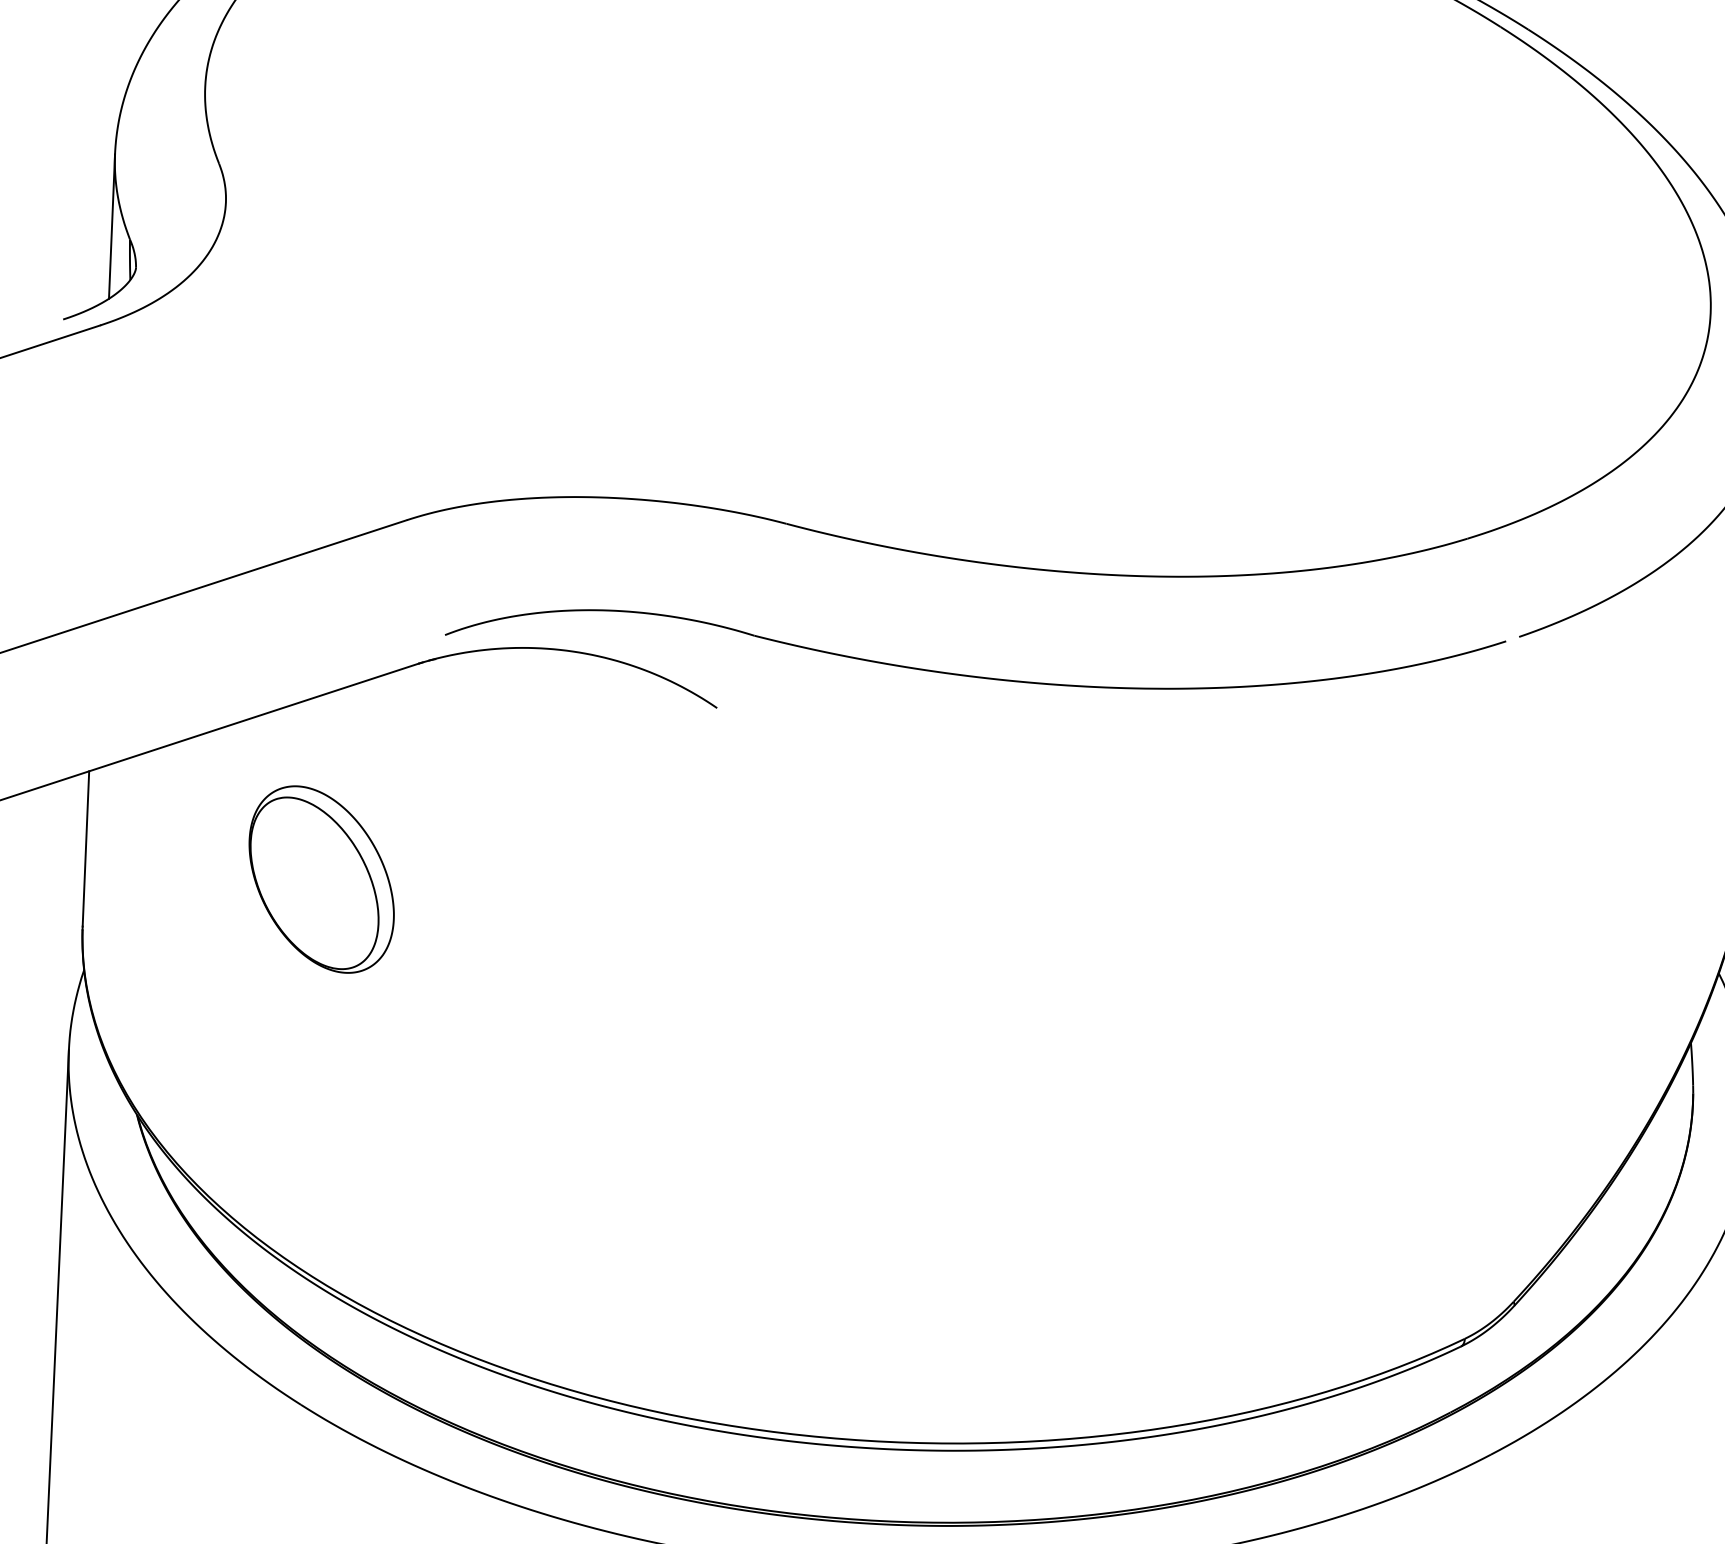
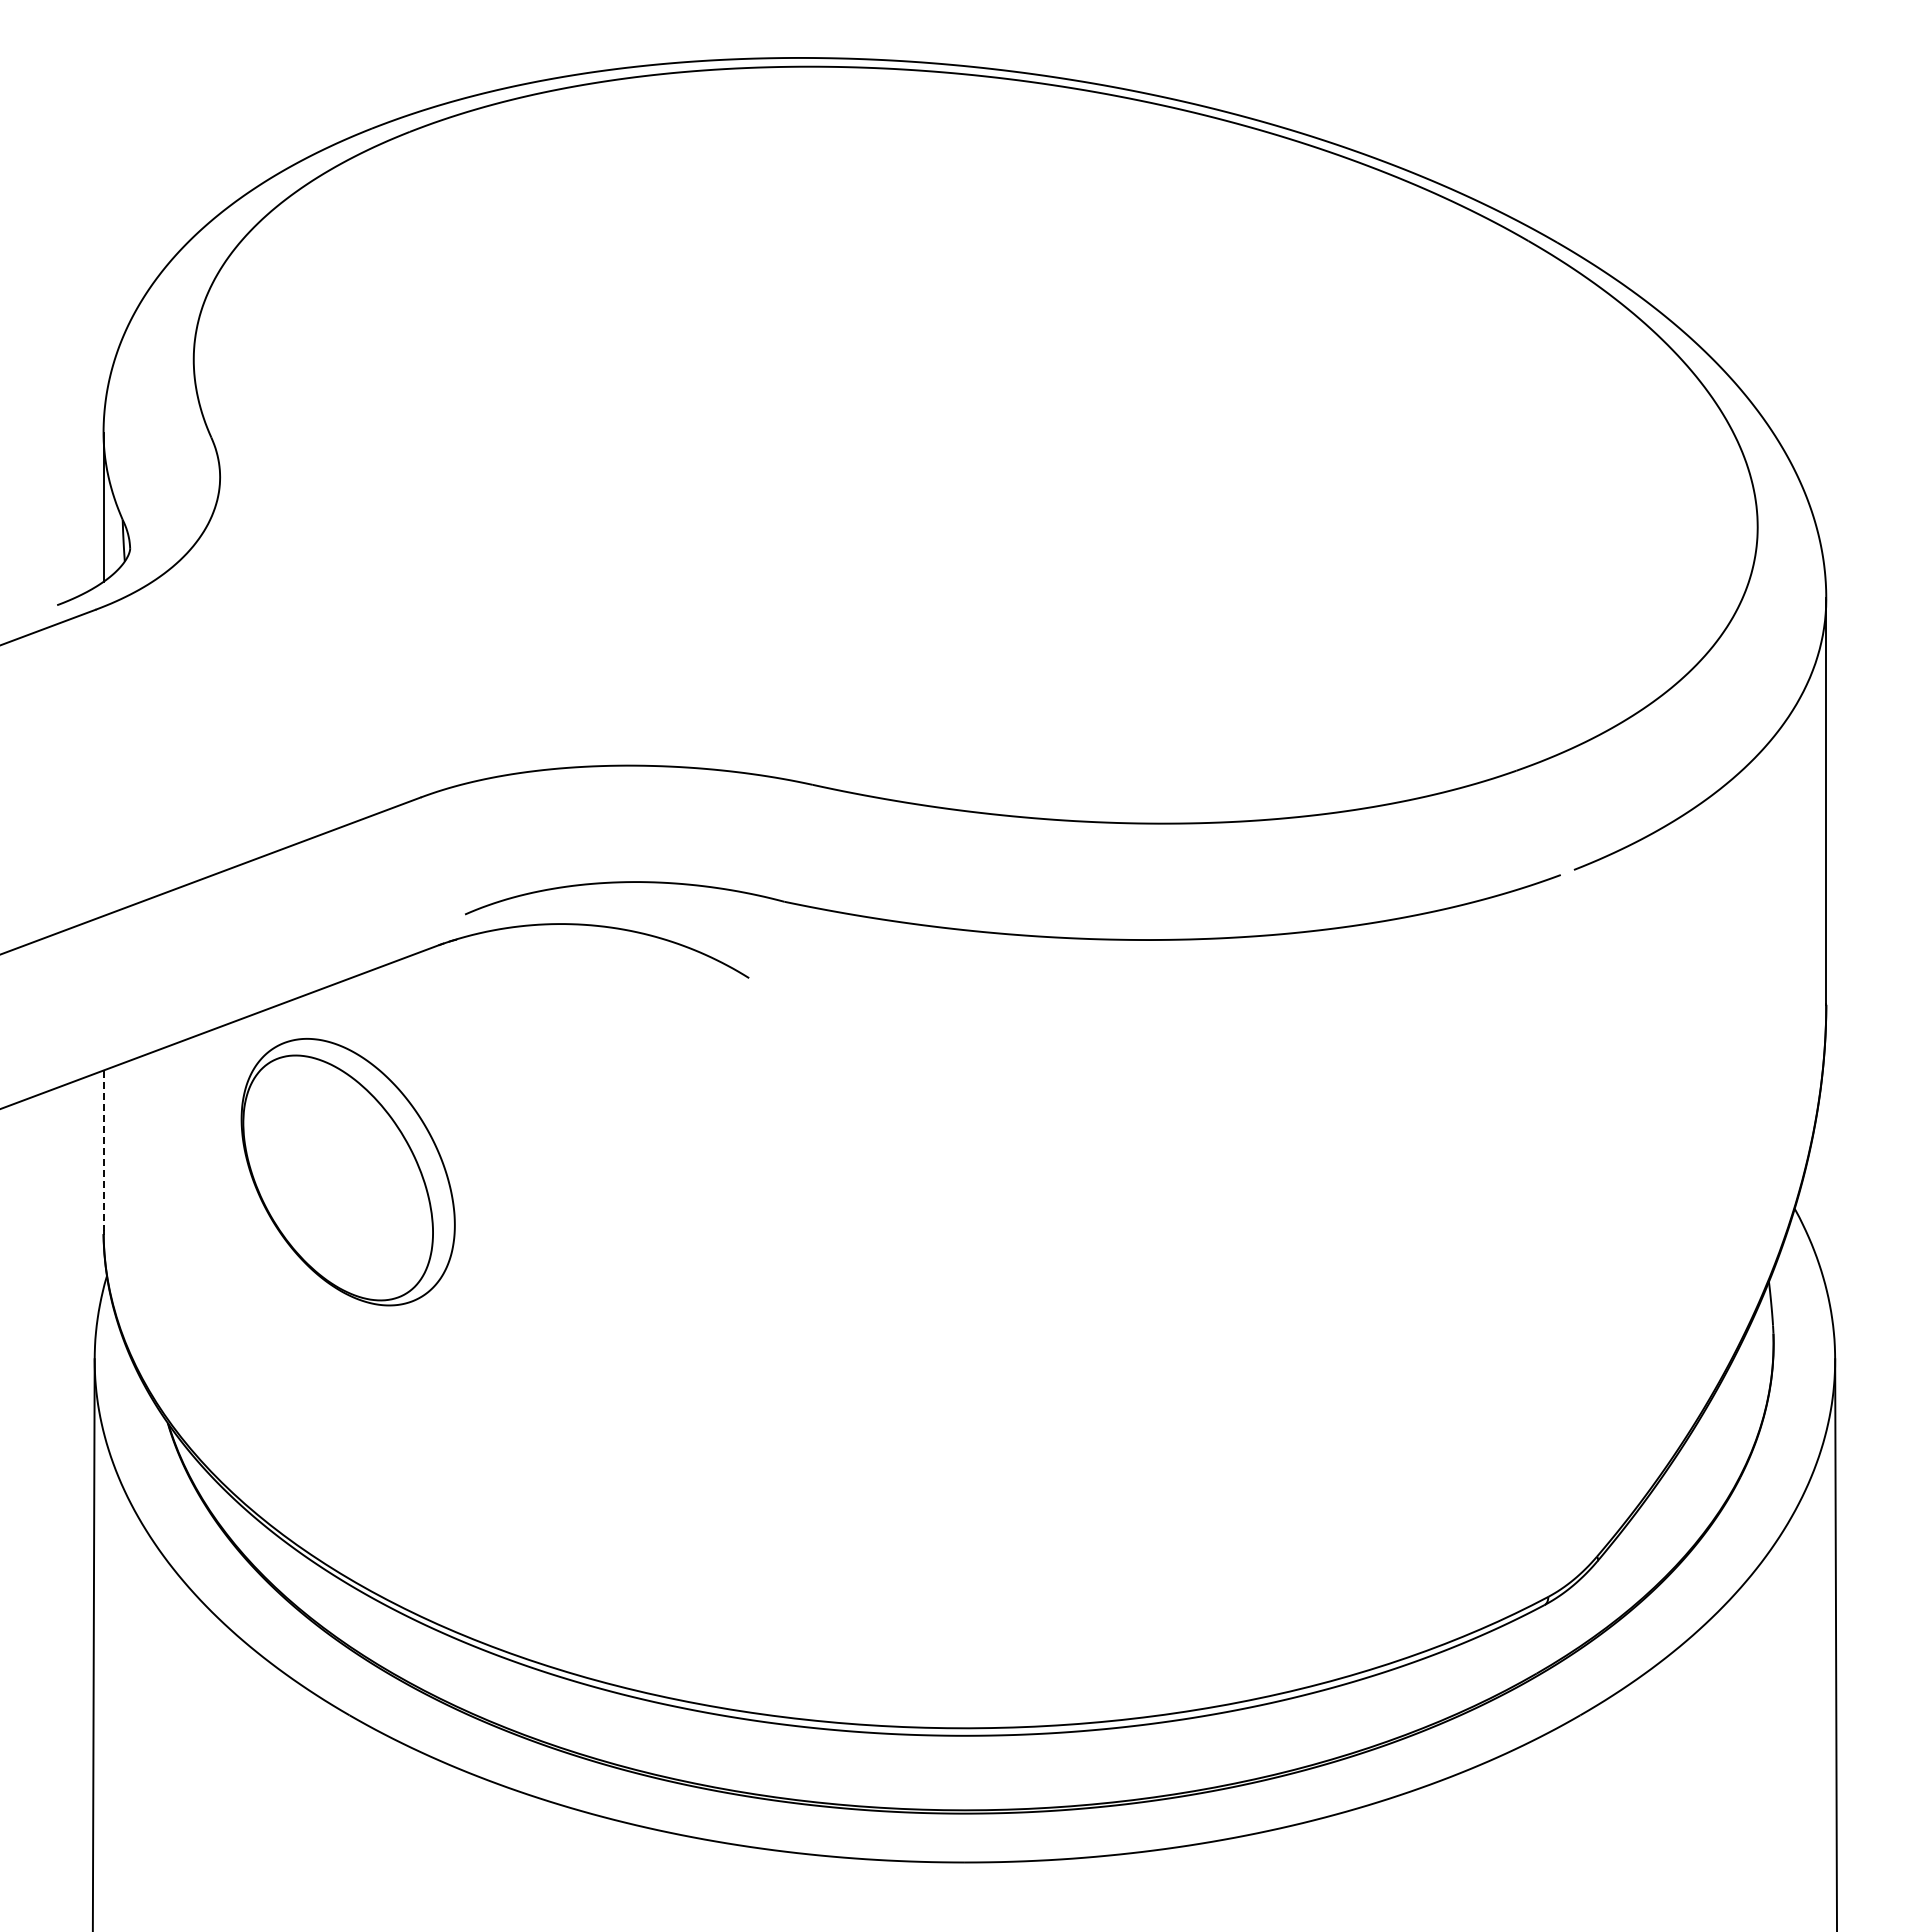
line: (85, 849) -> (103, 1151), solid -> dashed
part: (321, 879) -> (348, 1172), size x1.4

